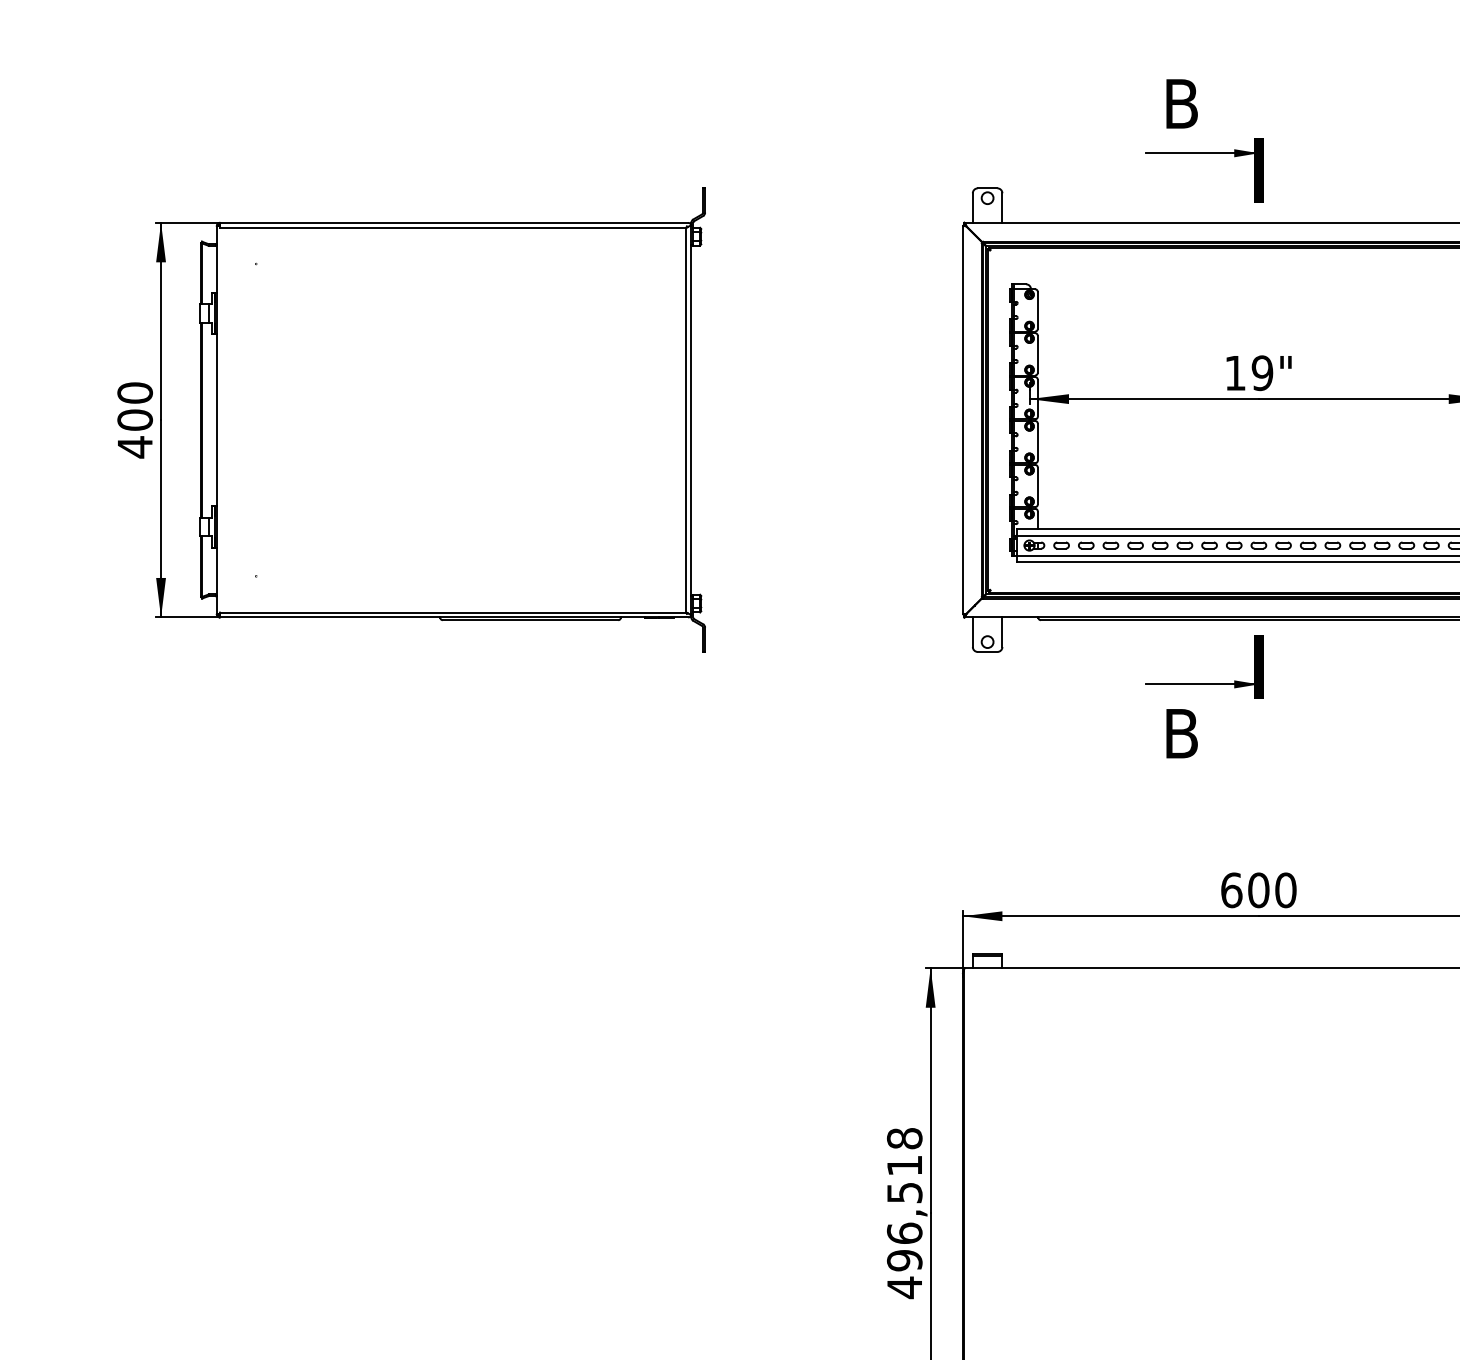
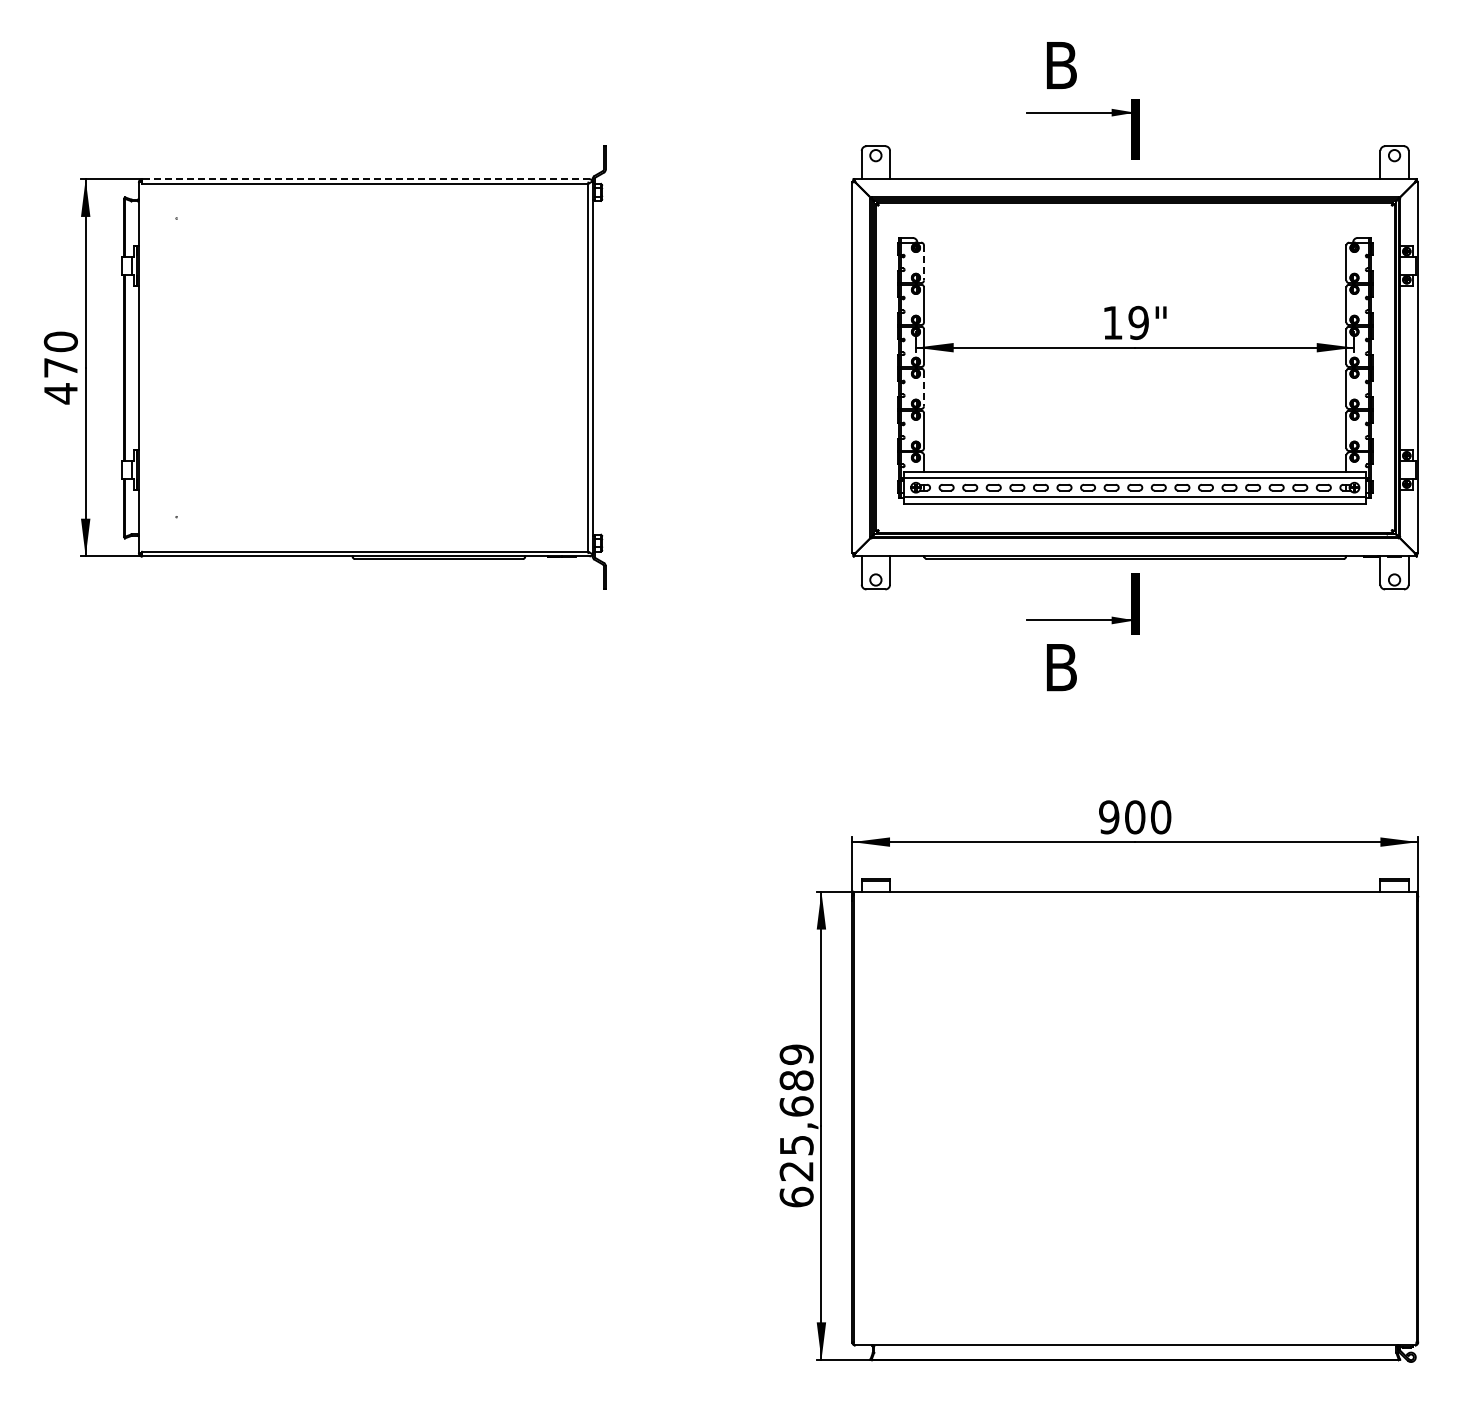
line: (453, 223) -> (365, 179), solid -> dashed
line: (1038, 311) -> (924, 263), solid -> dashed
text: (134, 419) -> (60, 367), 400 -> 470
line: (1038, 442) -> (924, 389), solid -> dashed
text: (1231, 890) -> (1109, 817), 600 -> 900
text: (904, 1213) -> (796, 1126), 496,518 -> 625,689

